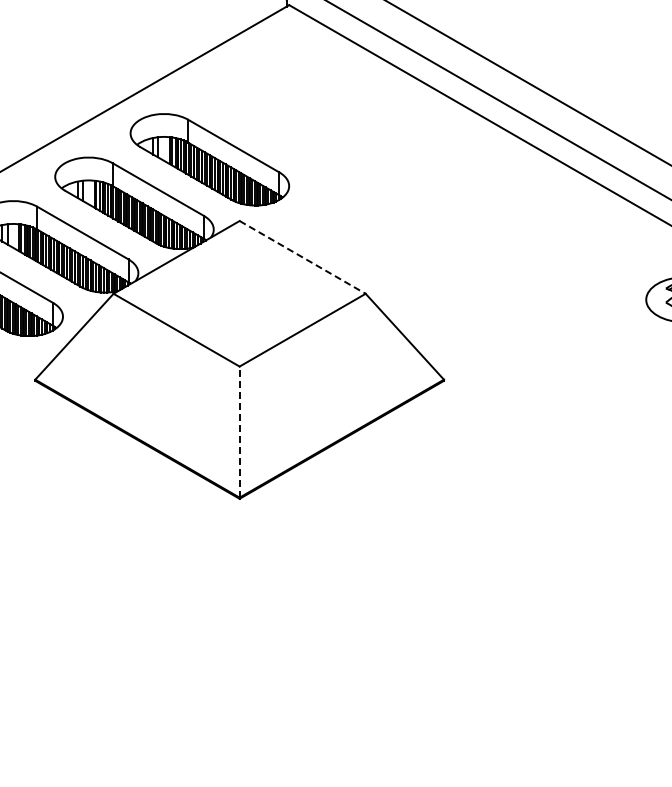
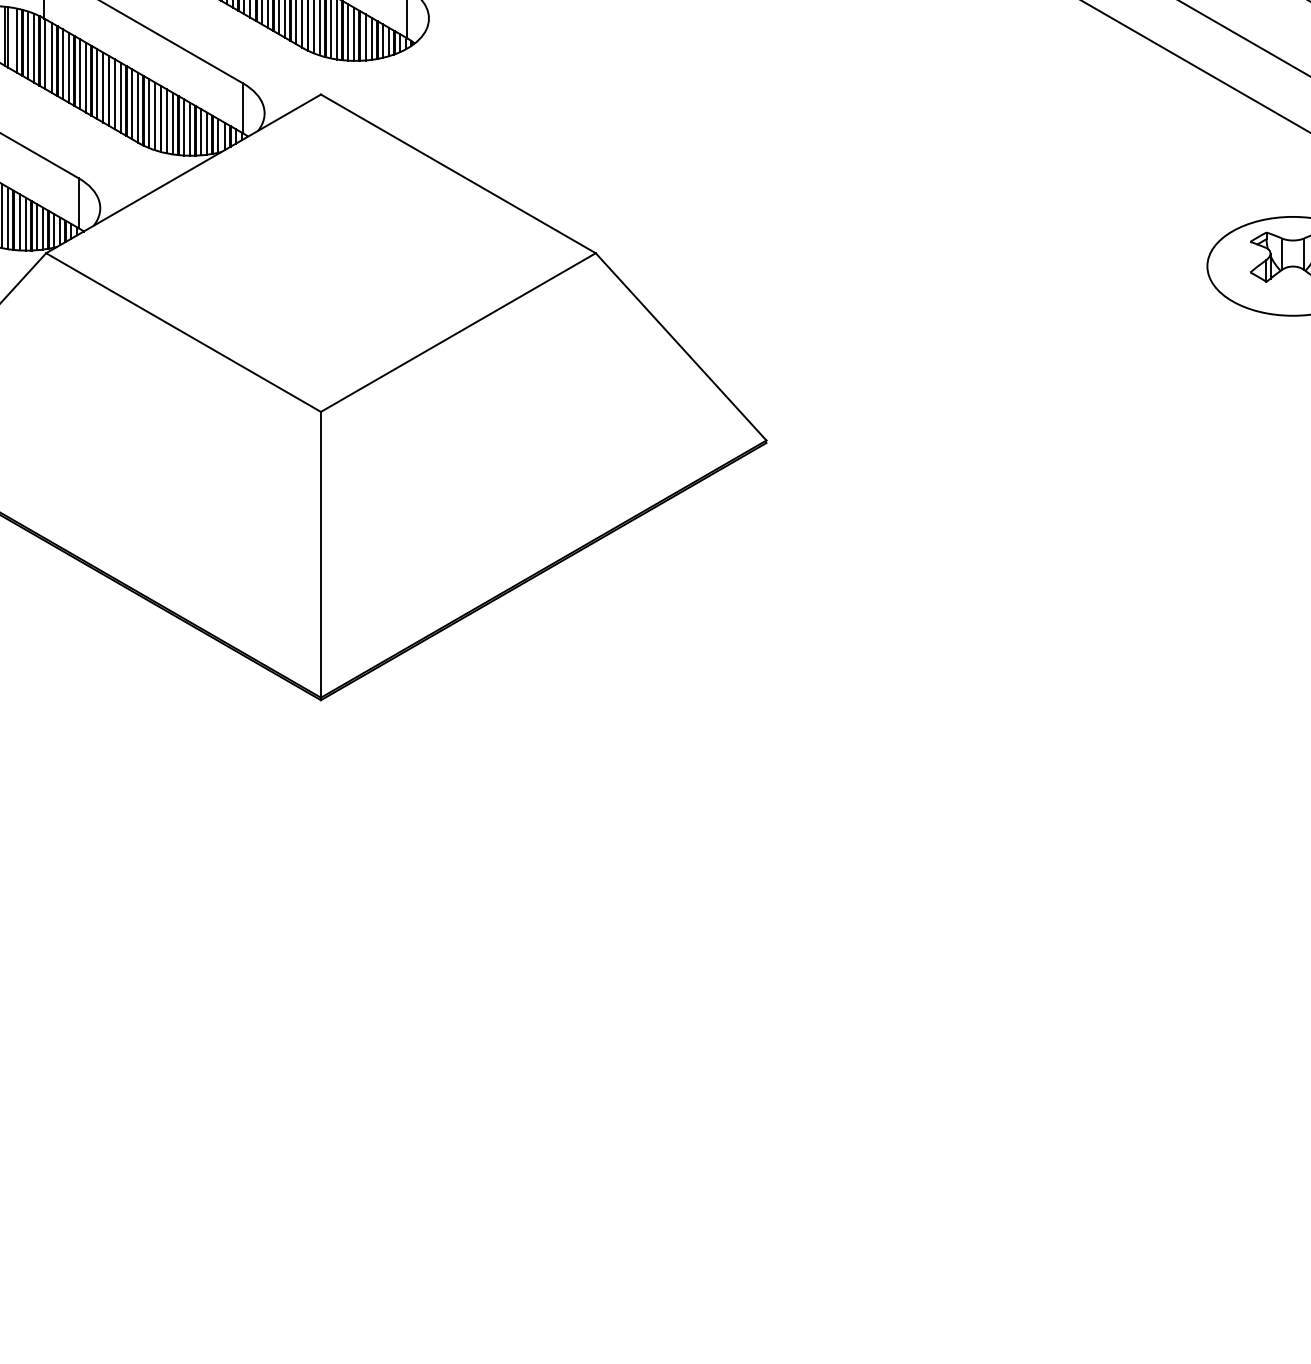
line: (302, 257) -> (458, 174), dashed -> solid
line: (239, 432) -> (320, 555), dashed -> solid

